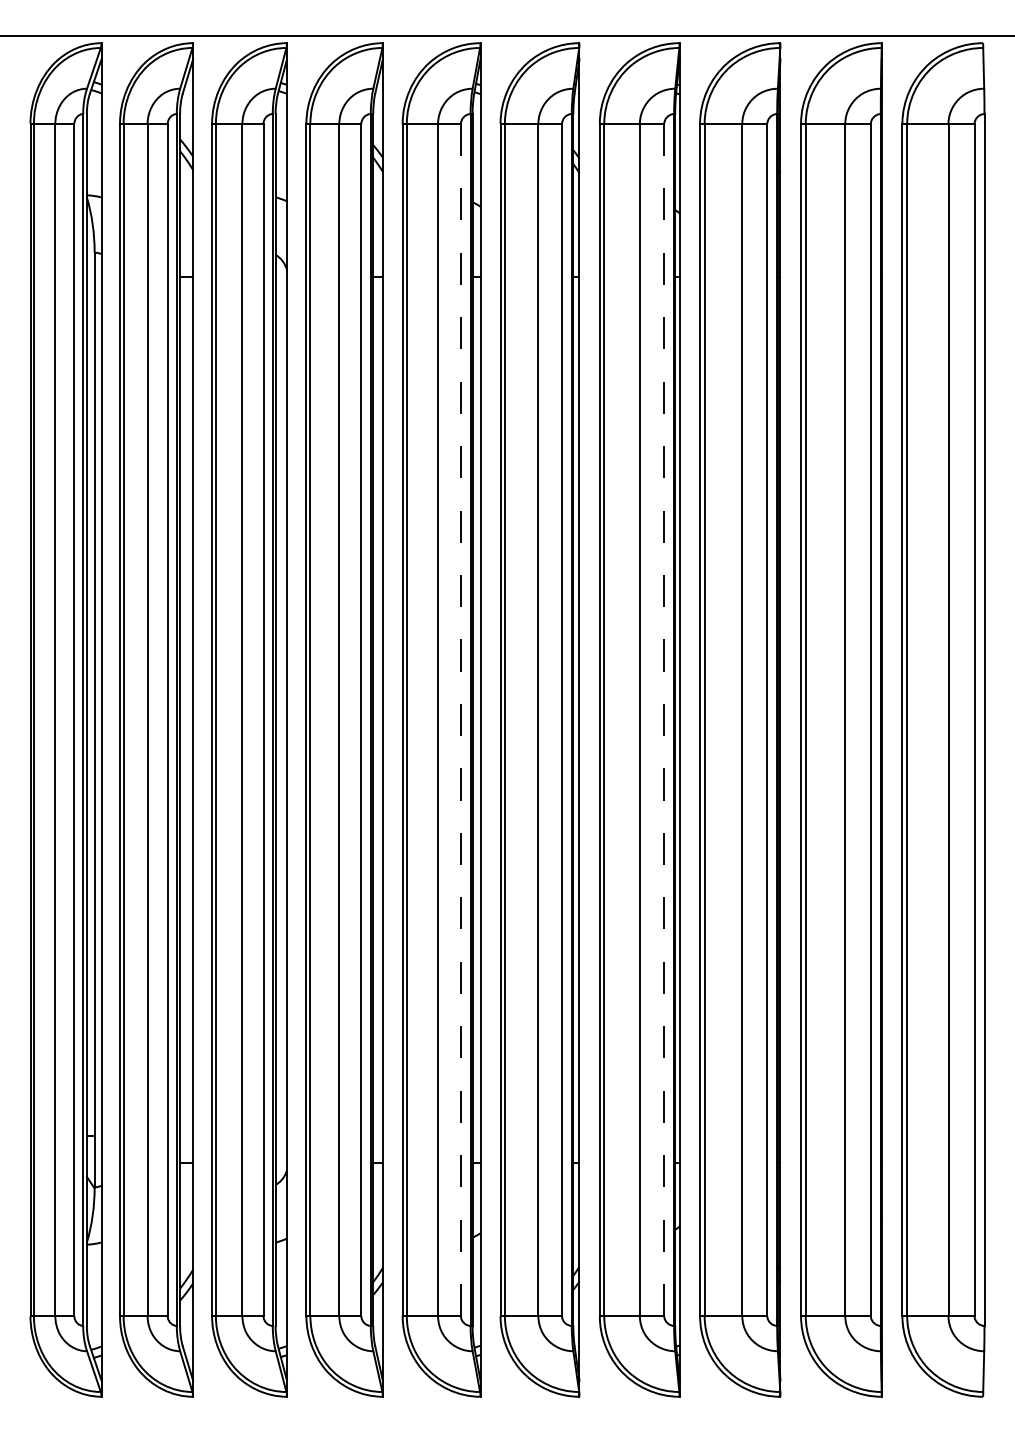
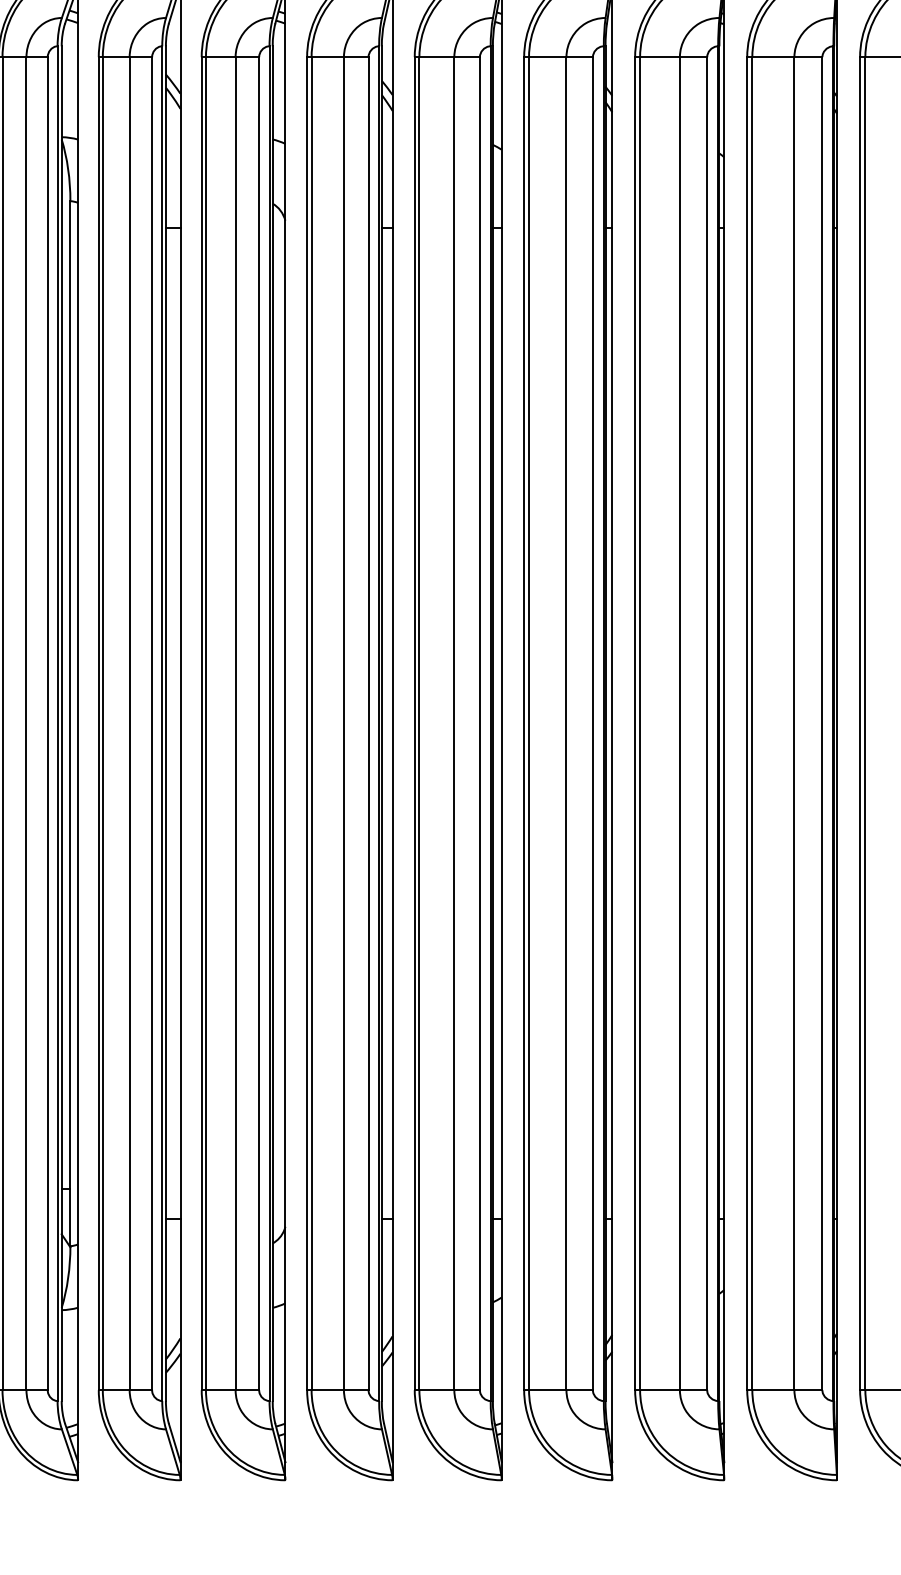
line: (460, 719) -> (479, 723), dashed -> solid
line: (664, 719) -> (707, 723), dashed -> solid

